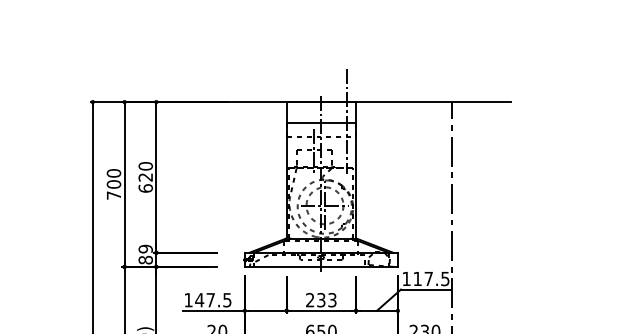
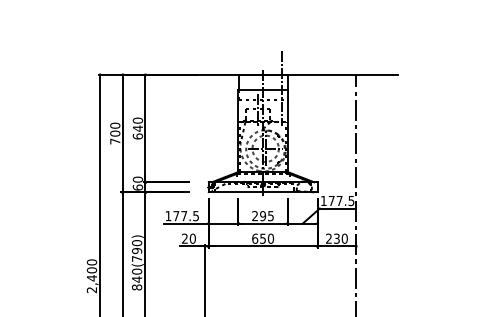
text: (145, 177) -> (137, 128), 620 -> 640
text: (145, 254) -> (137, 183), 89 -> 60
text: (417, 278) -> (331, 200), 117.5 -> 177.5
text: (199, 300) -> (176, 216), 147.5 -> 177.5
text: (326, 300) -> (266, 216), 233 -> 295

